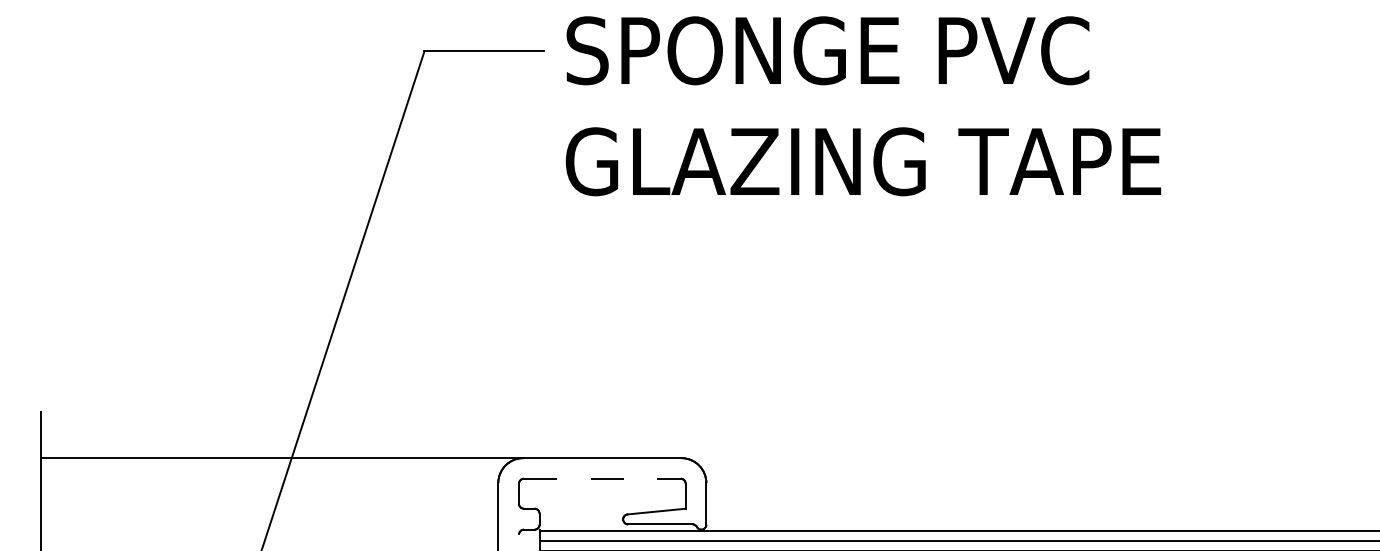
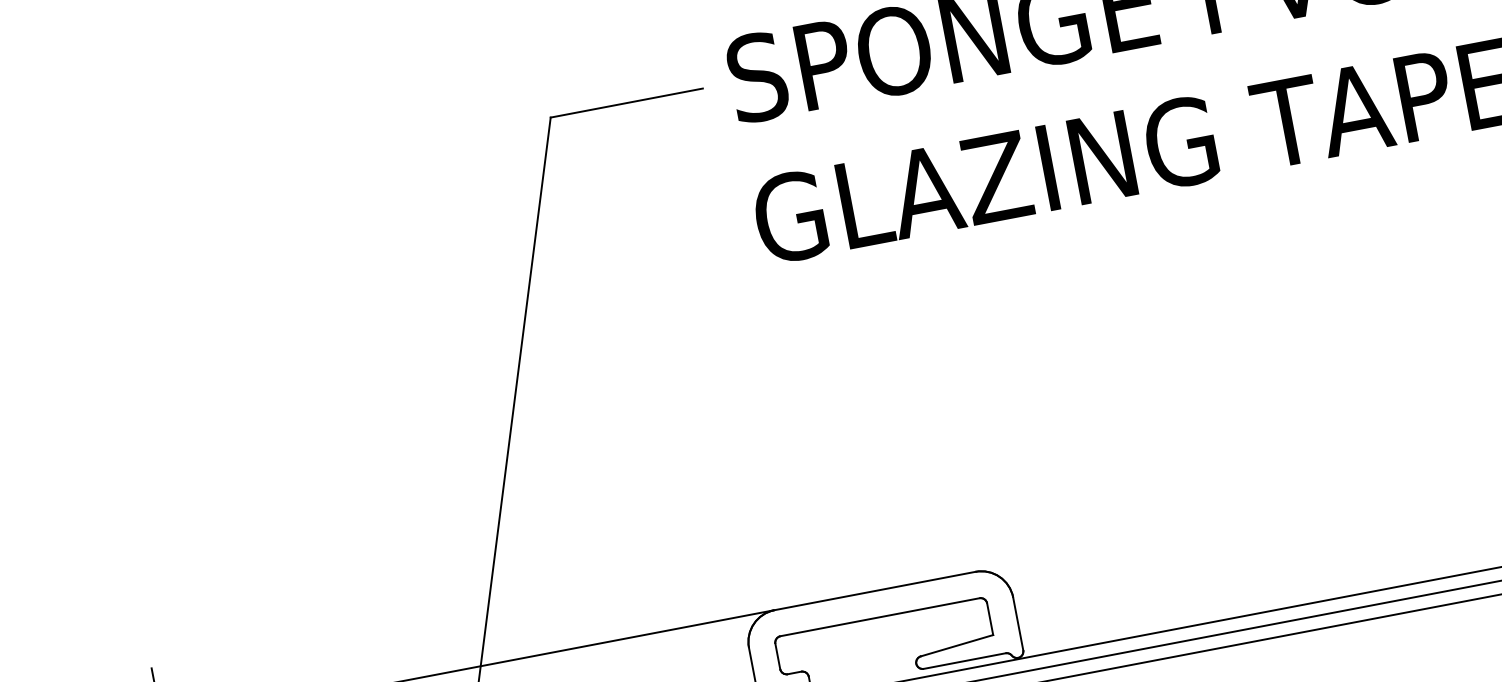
line: (602, 478) -> (880, 616), dashed -> solid

